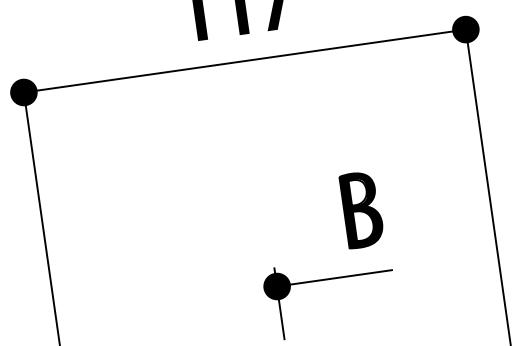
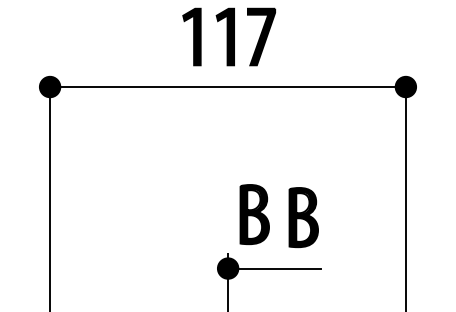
part: (300, 214) -> (254, 214), added

